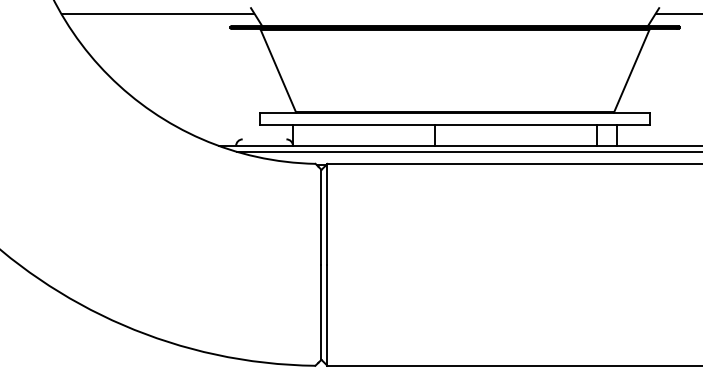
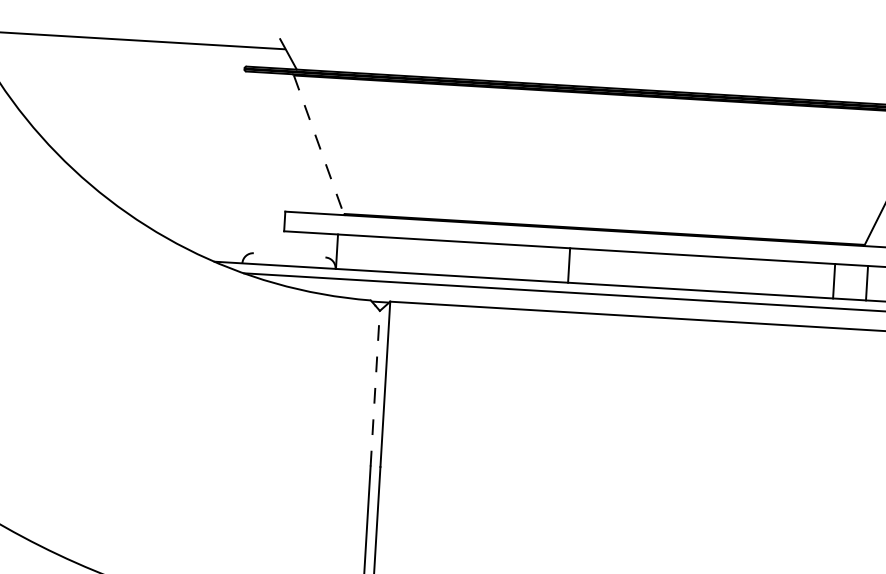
line: (278, 71) -> (319, 145), solid -> dashed
line: (321, 216) -> (375, 387), solid -> dashed

